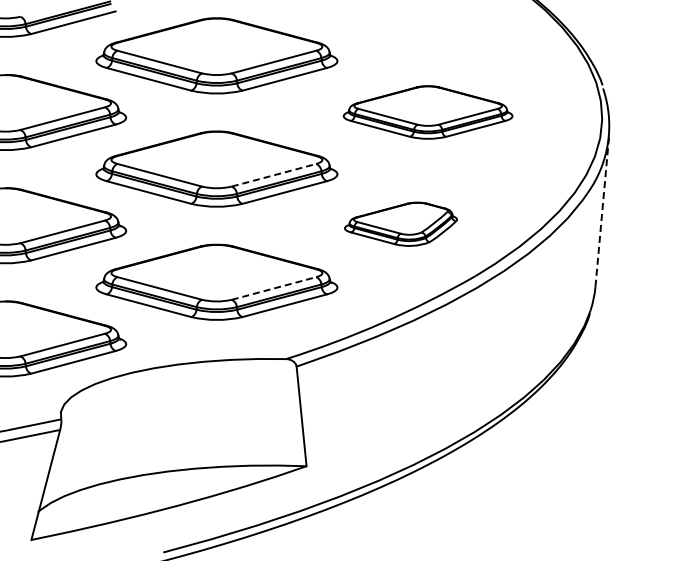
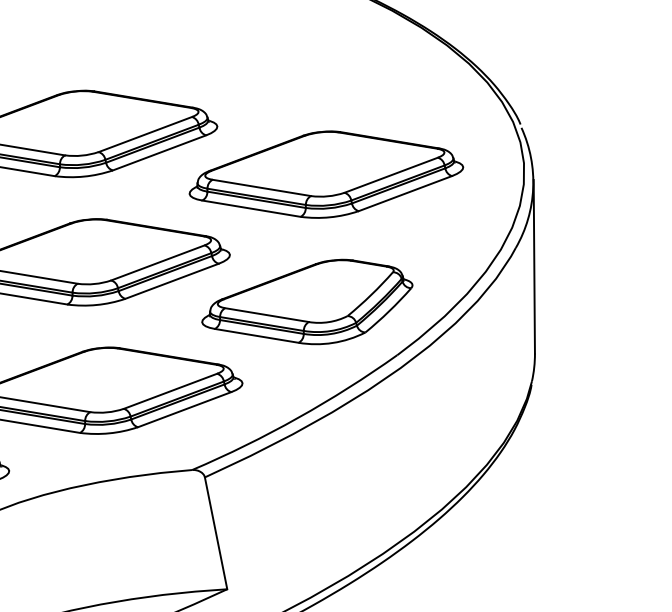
part: (427, 112) -> (325, 174), size x1.43
line: (273, 175) -> (157, 263), dashed -> solid
line: (602, 210) -> (534, 266), dashed -> solid
part: (400, 224) -> (306, 304), size x1.67
line: (273, 288) -> (170, 391), dashed -> solid

